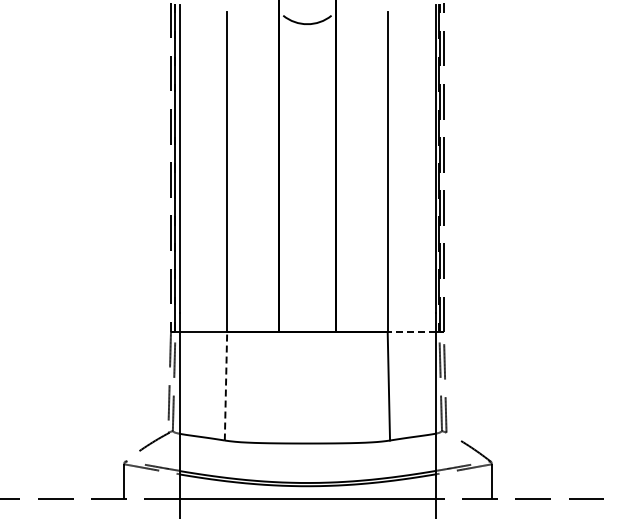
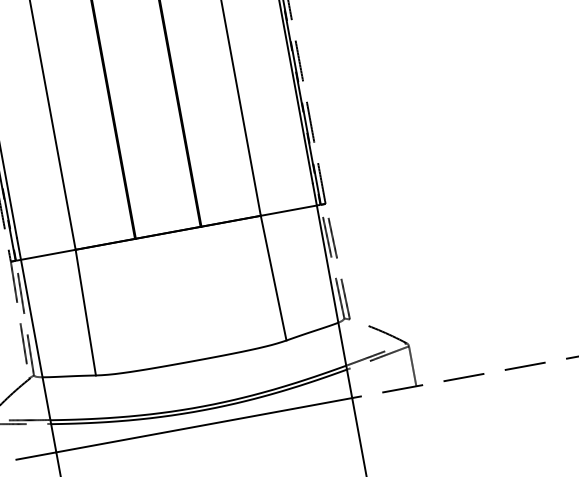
line: (411, 332) -> (288, 211), dashed -> solid
line: (226, 385) -> (86, 311), dashed -> solid

